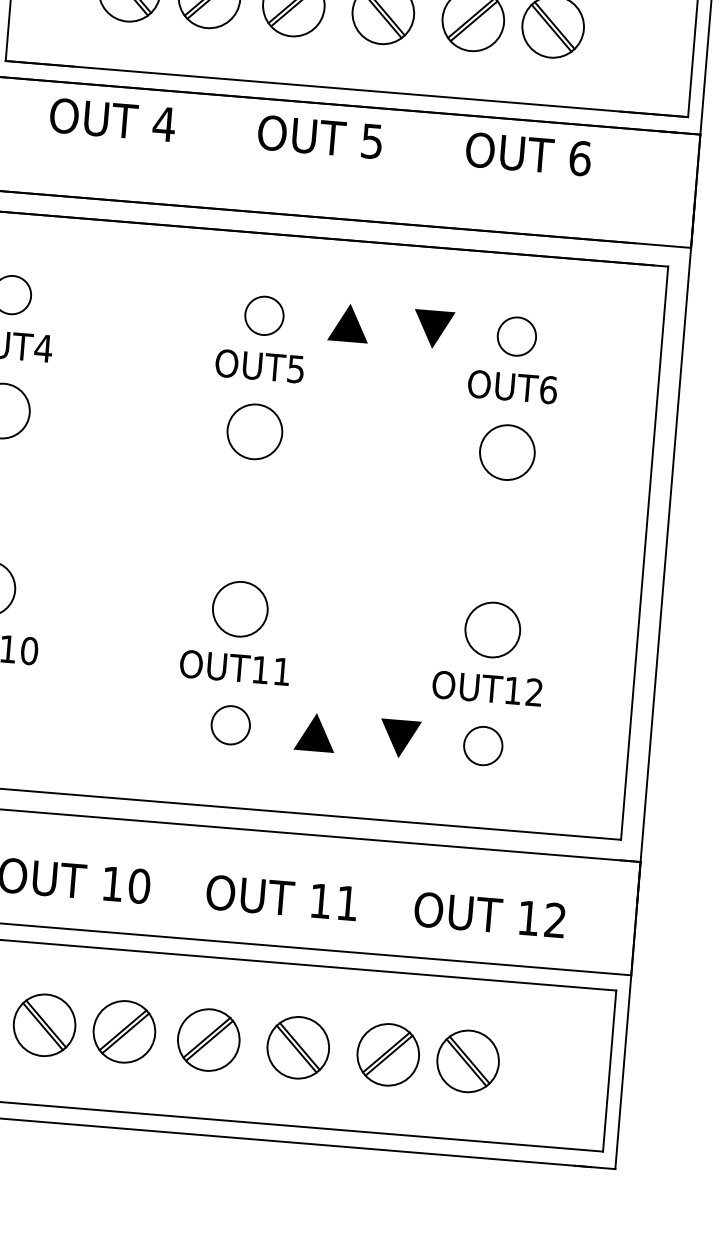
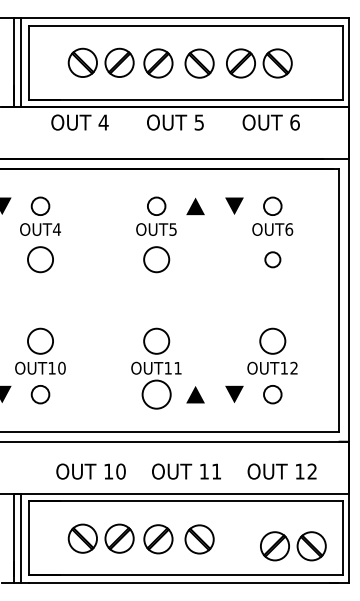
circle: (506, 452) -> (272, 259), size x0.6
circle: (230, 724) -> (156, 394), size x1.6
part: (428, 1058) -> (293, 546), moved

